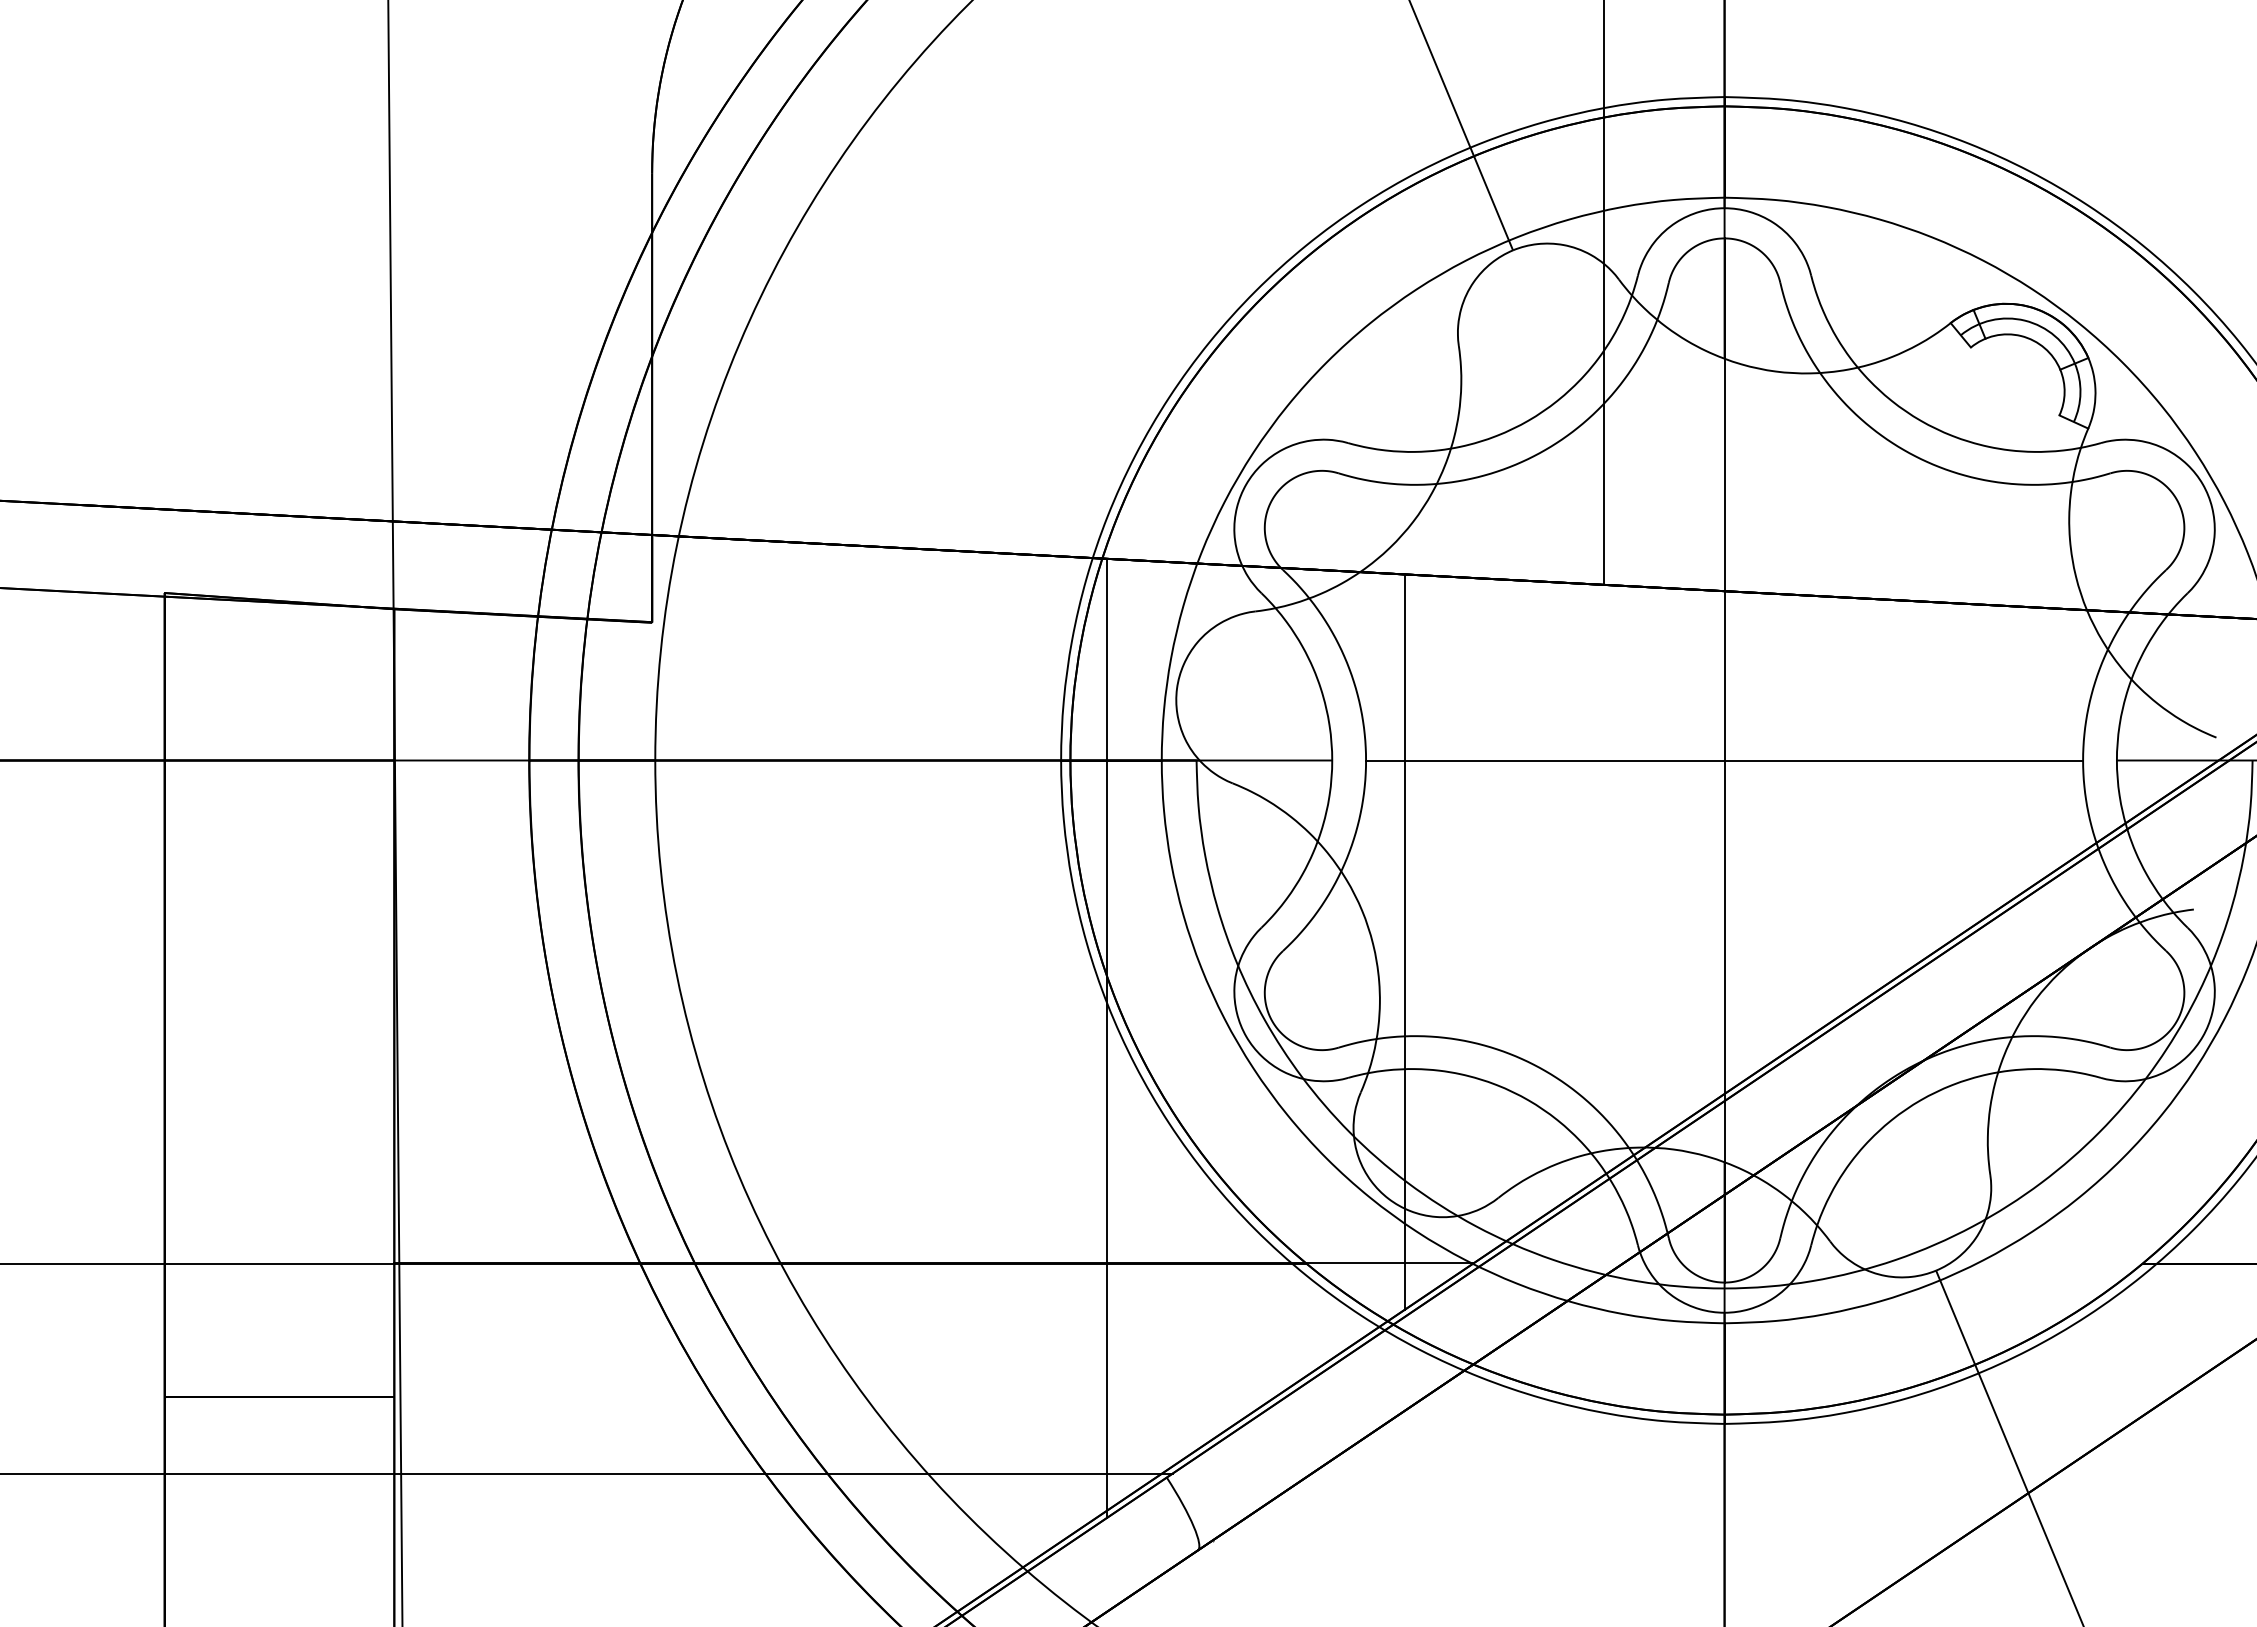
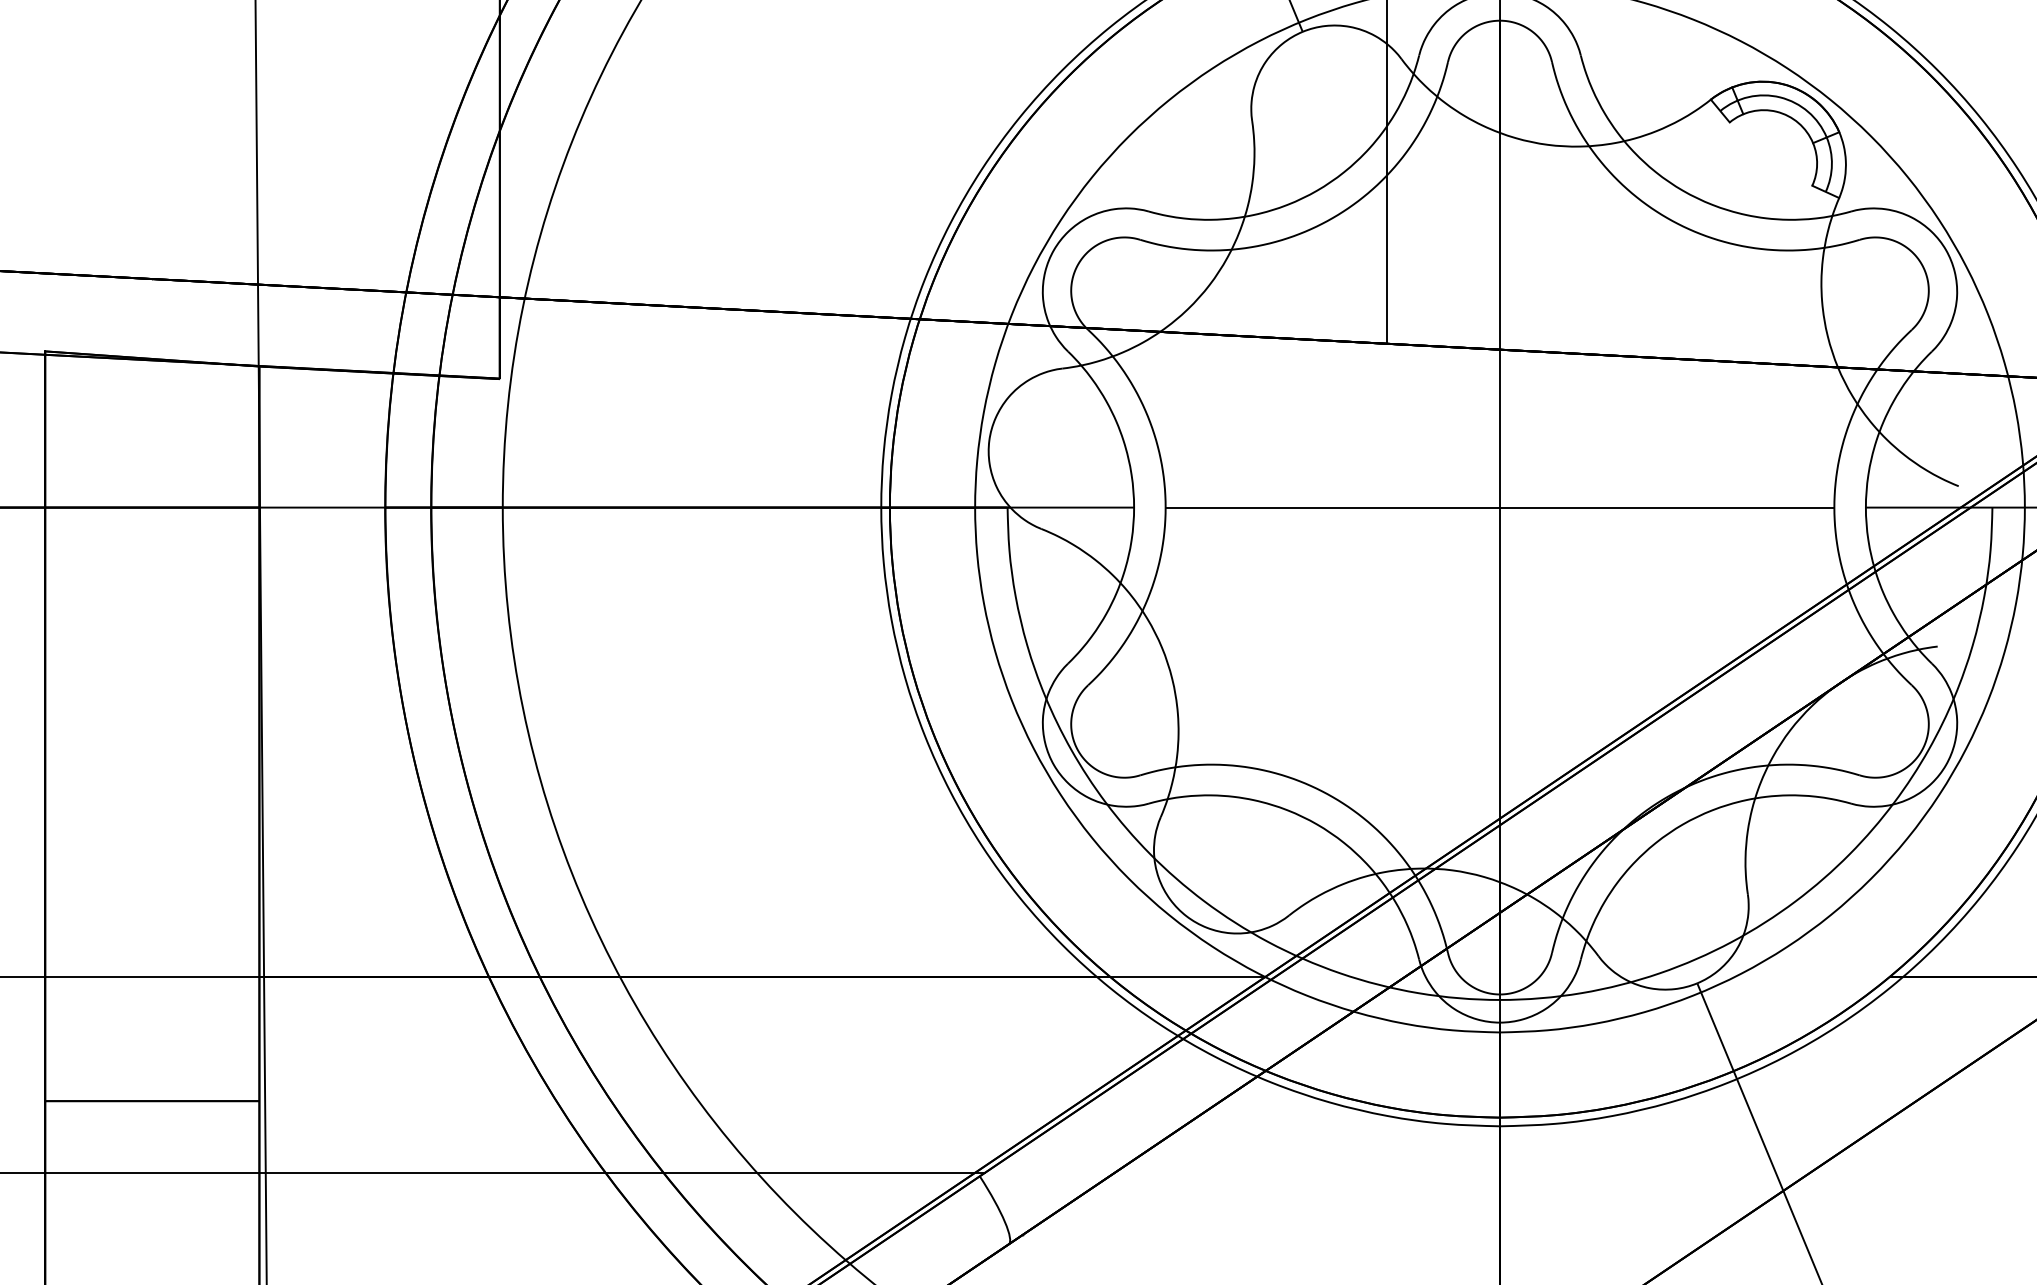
line: (1405, 941) -> (1202, 676), removed
line: (1106, 1038) -> (923, 766), removed

